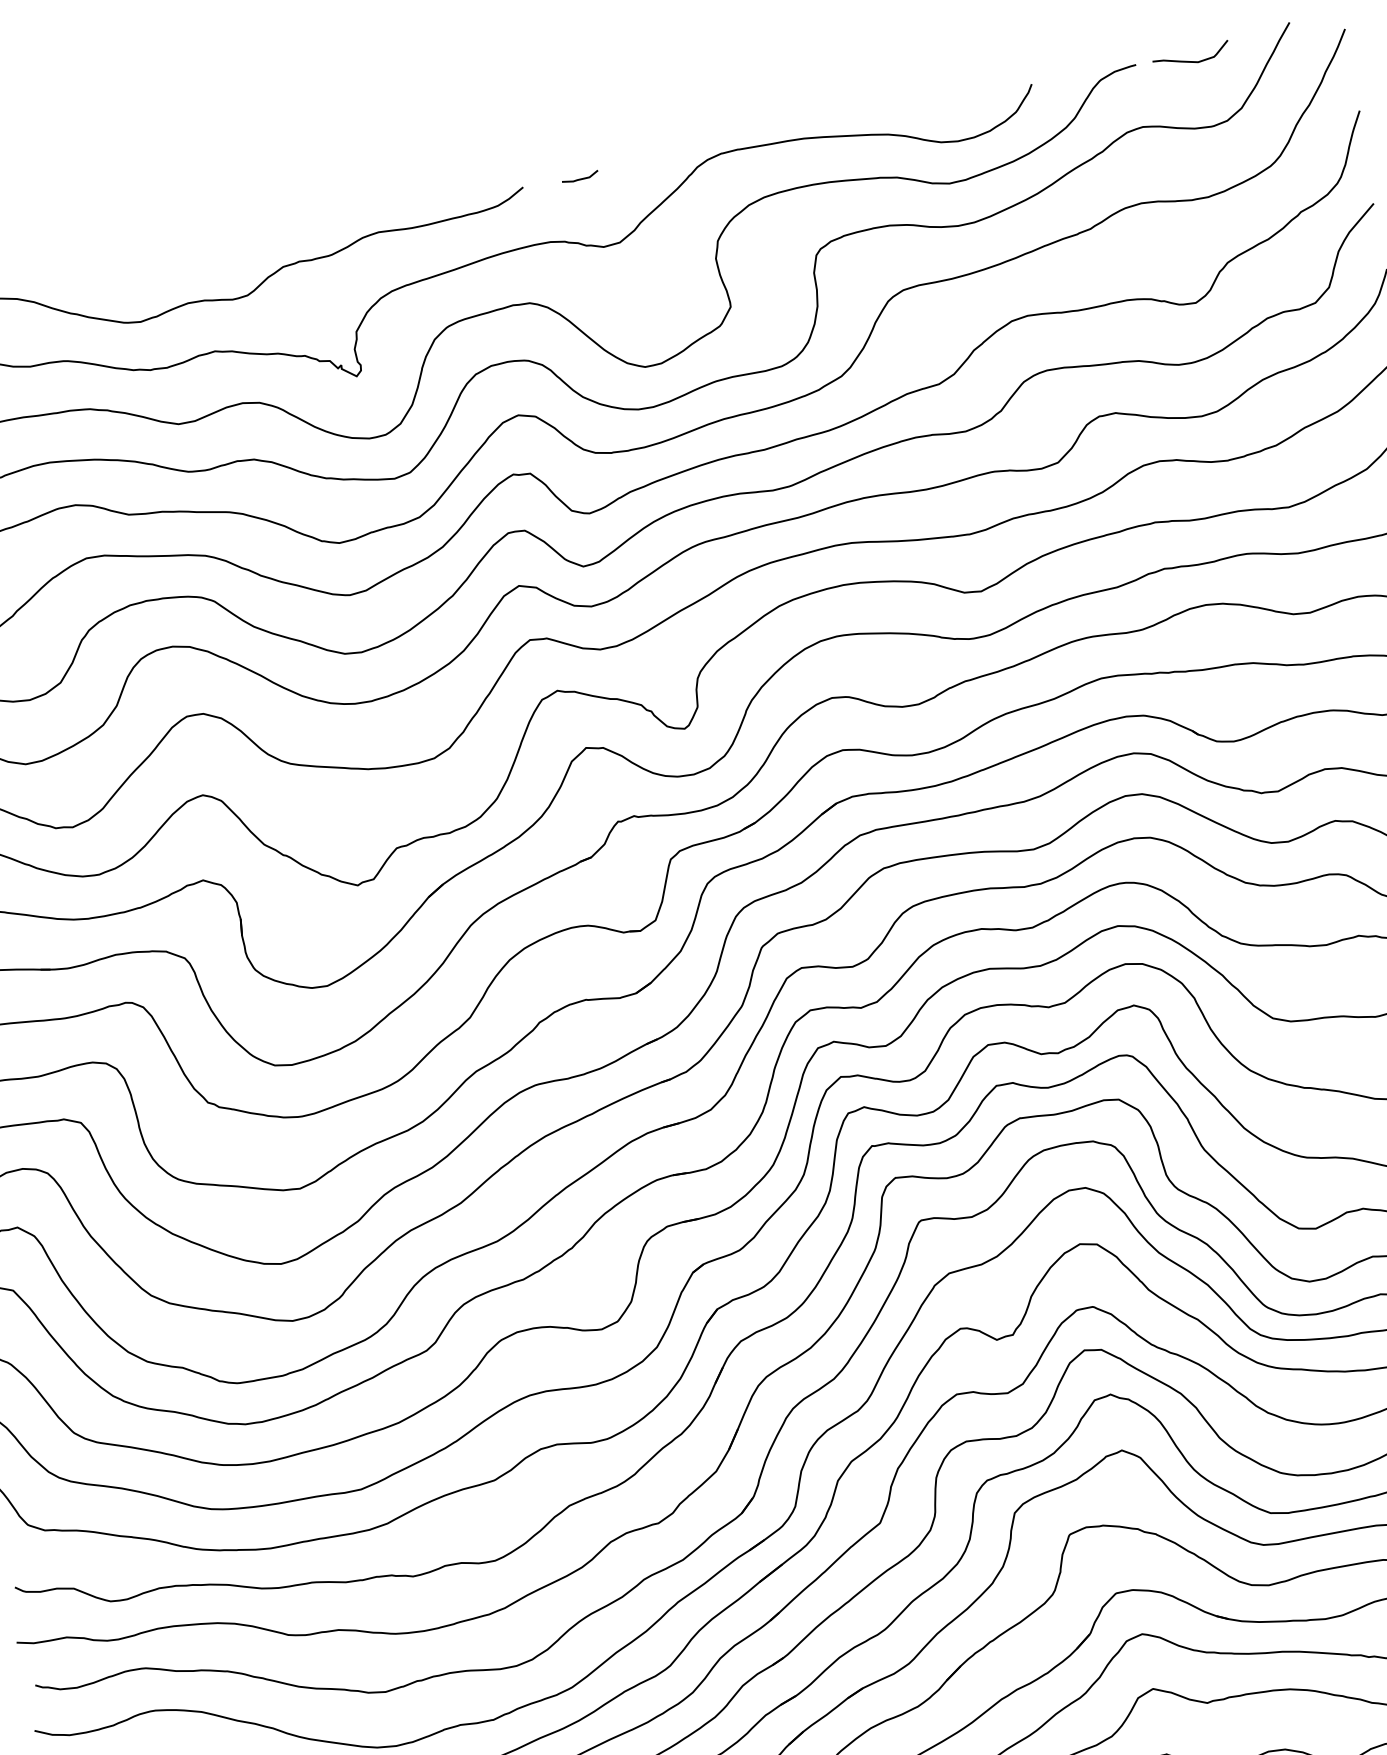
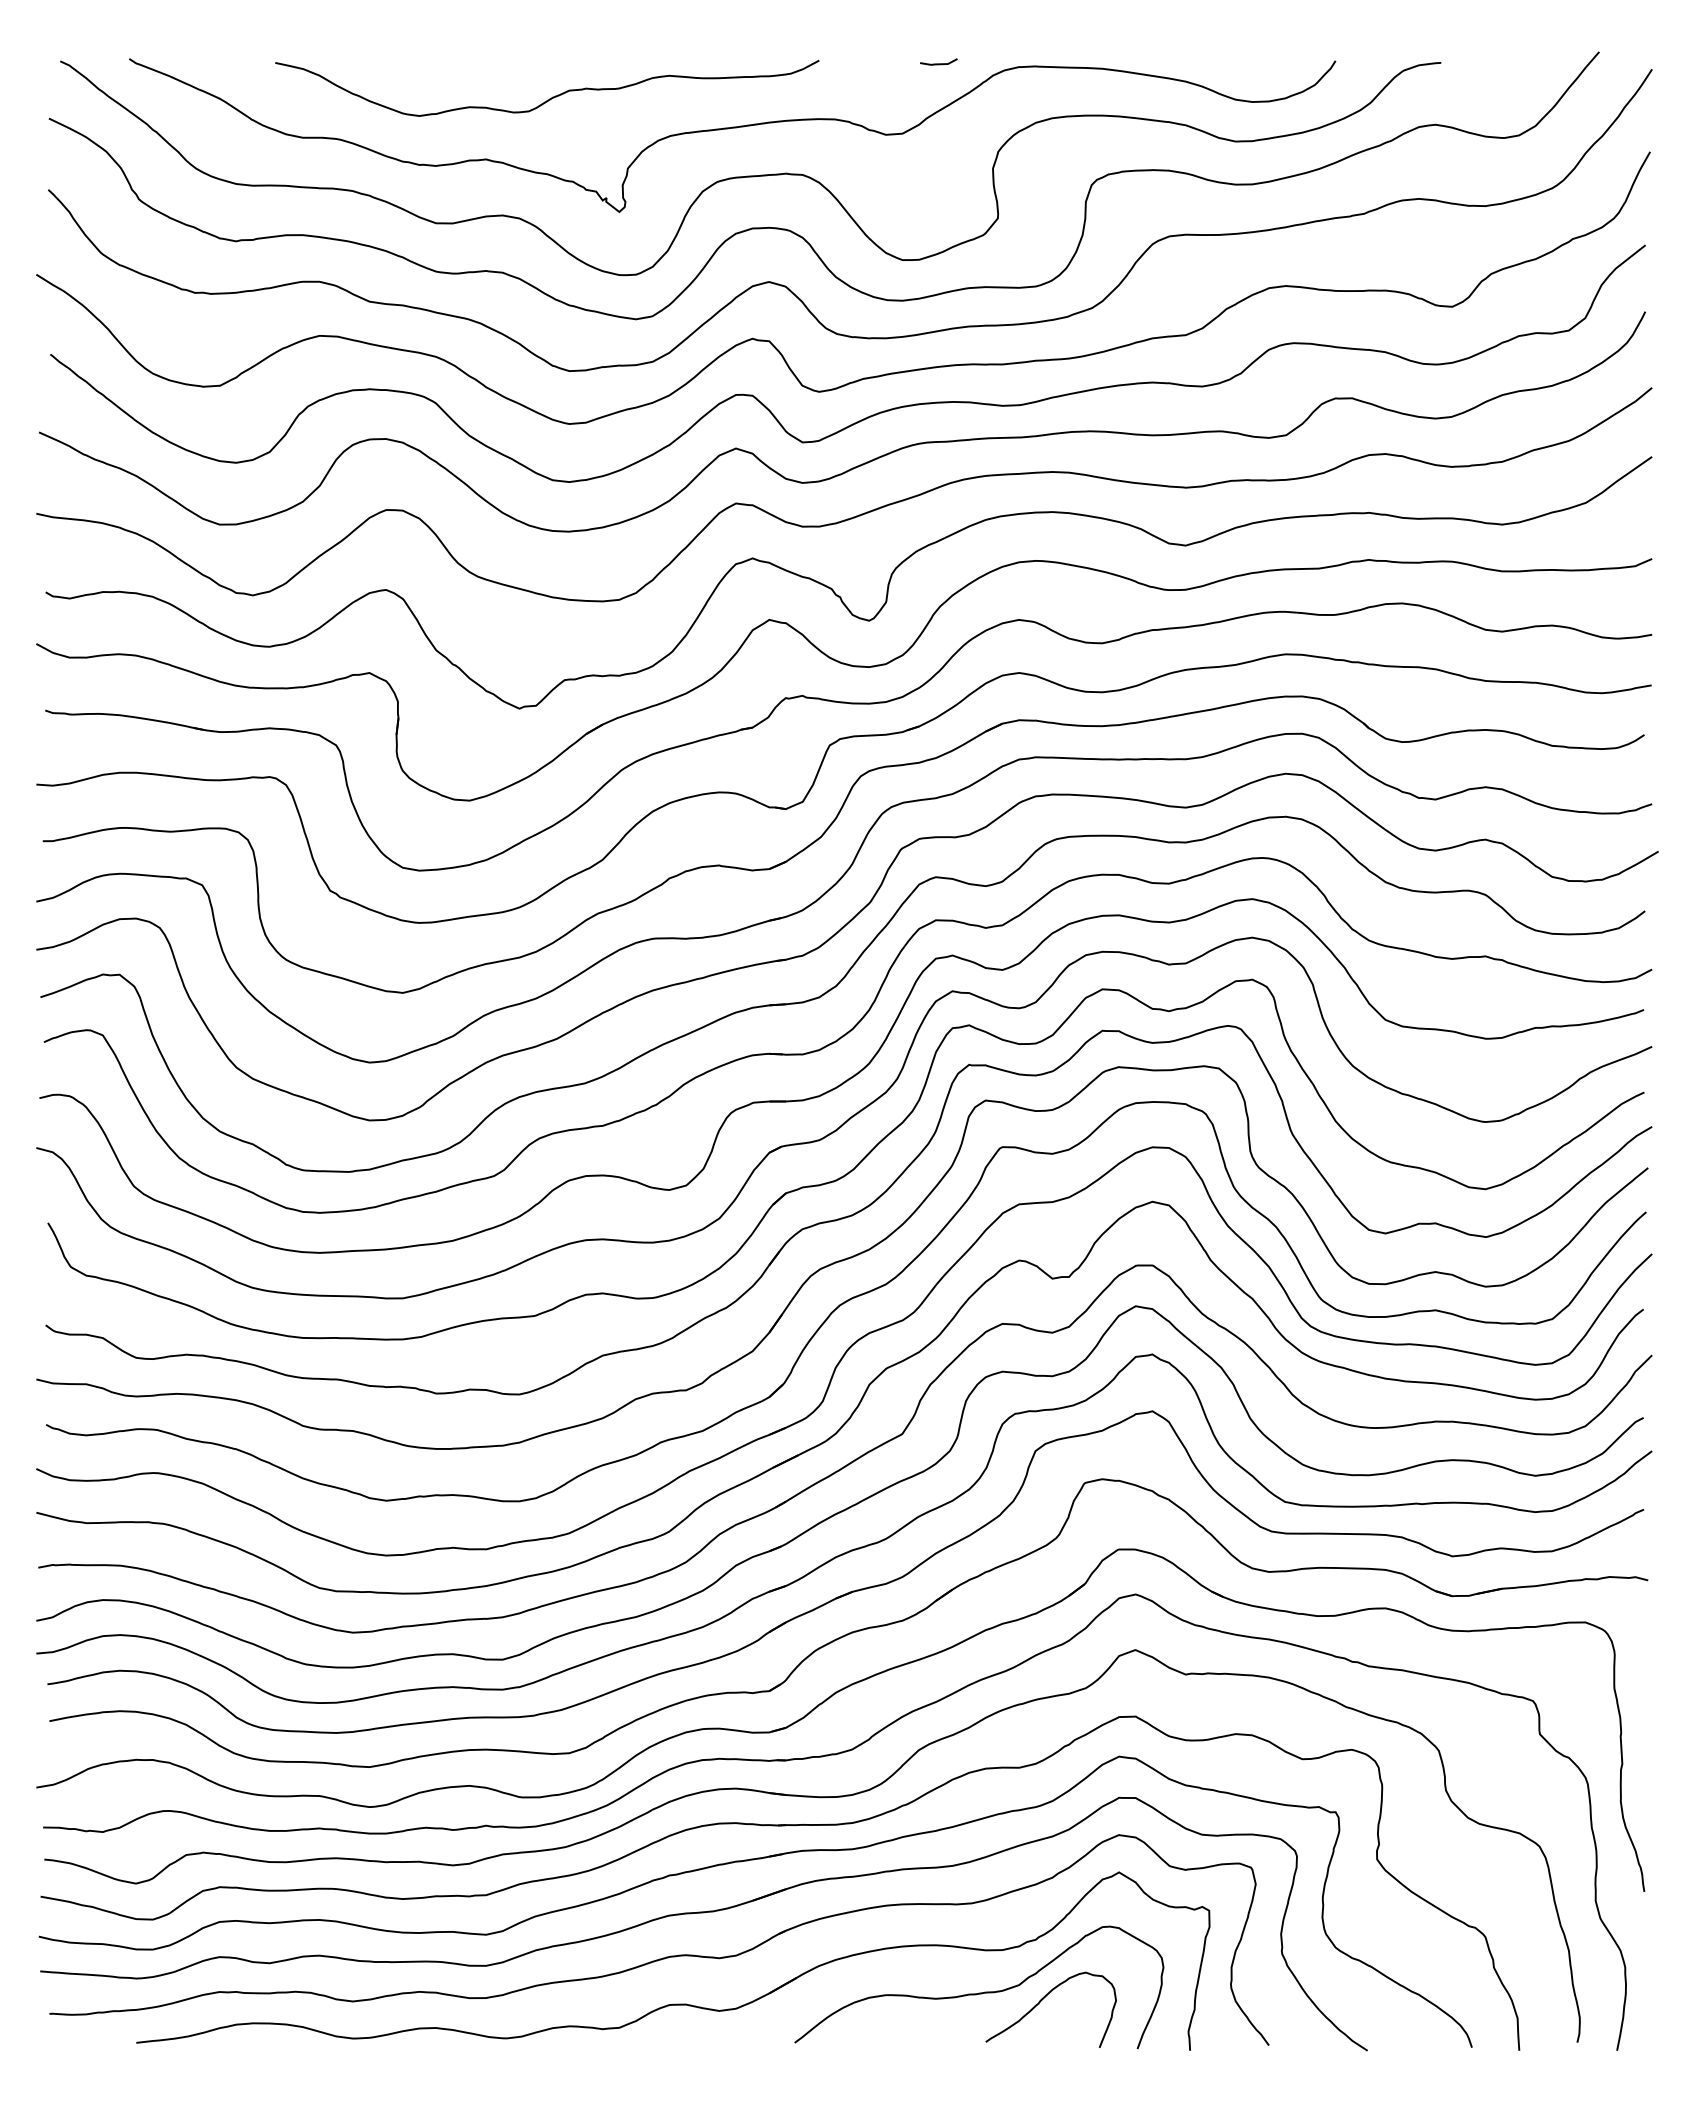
curve: (1189, 60) -> (1494, 69), removed
line: (580, 178) -> (938, 63), moved

